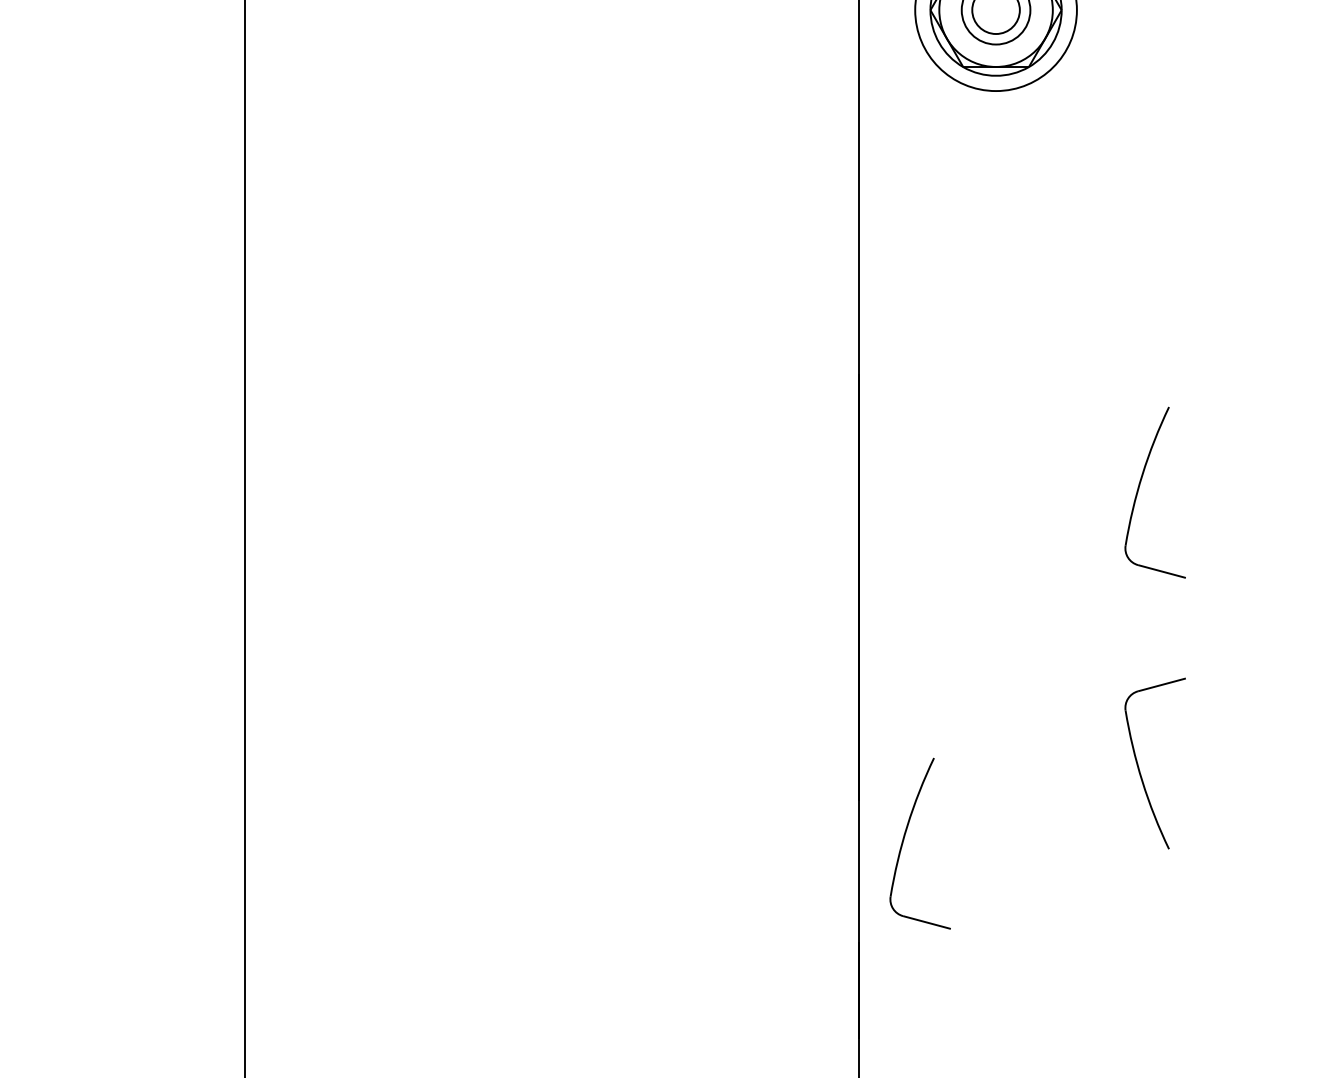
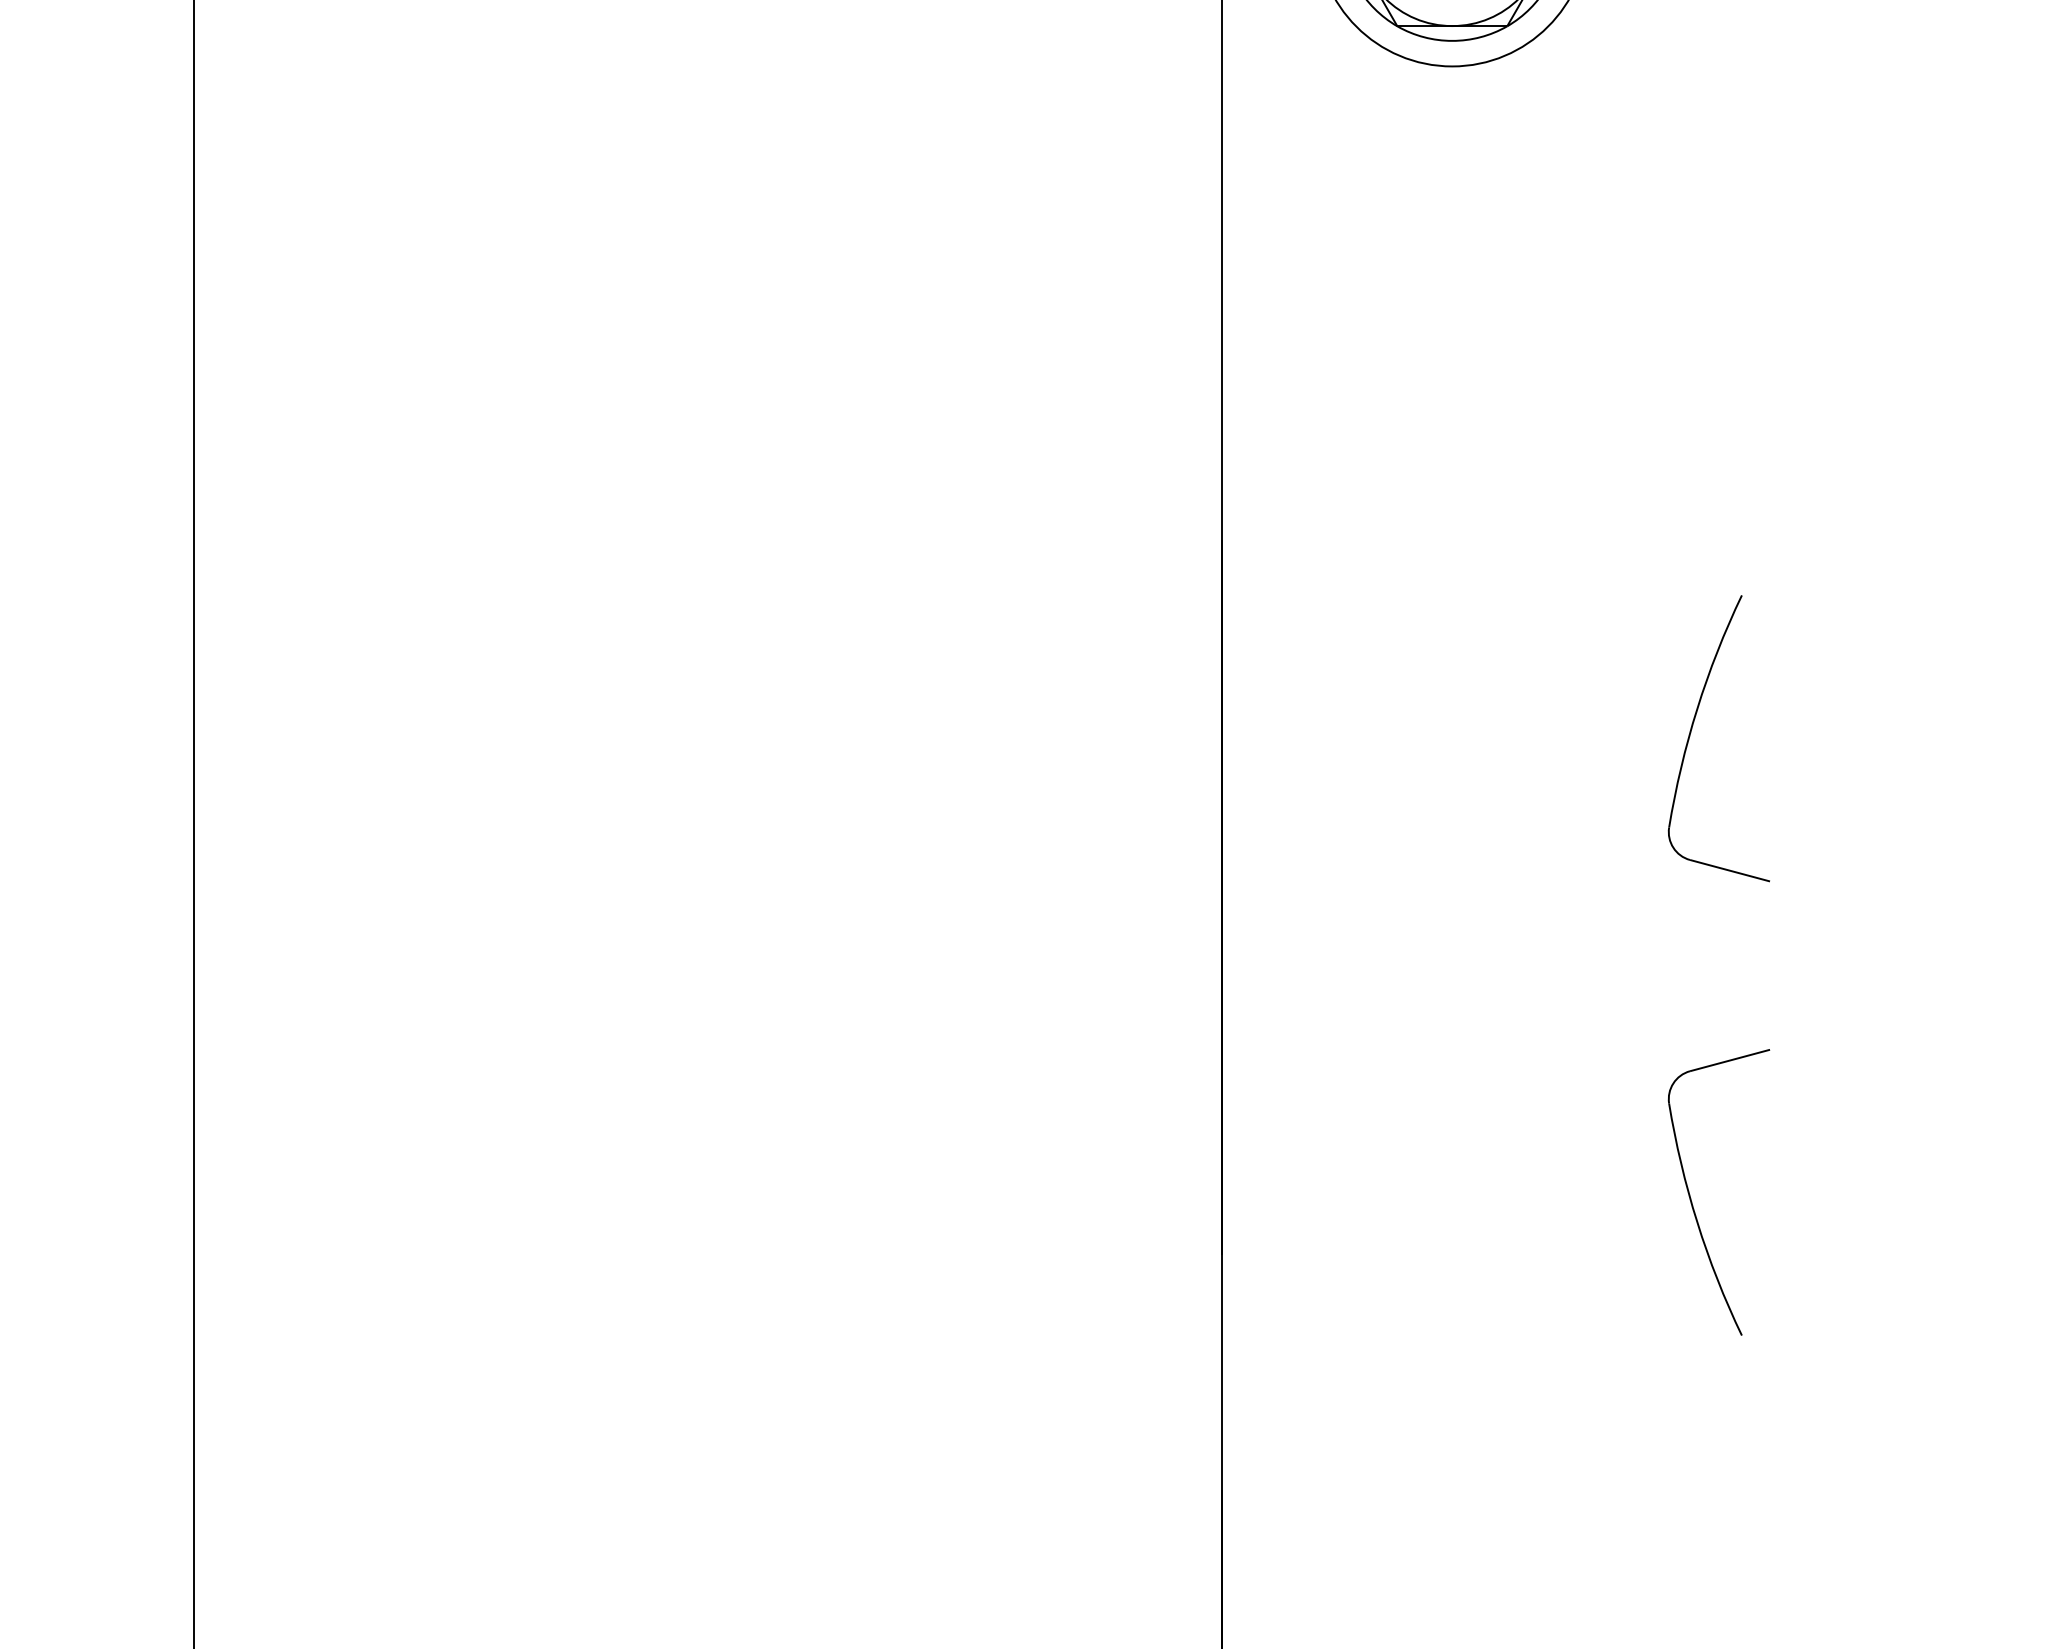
part: (904, 840) -> (1298, 1320), removed

